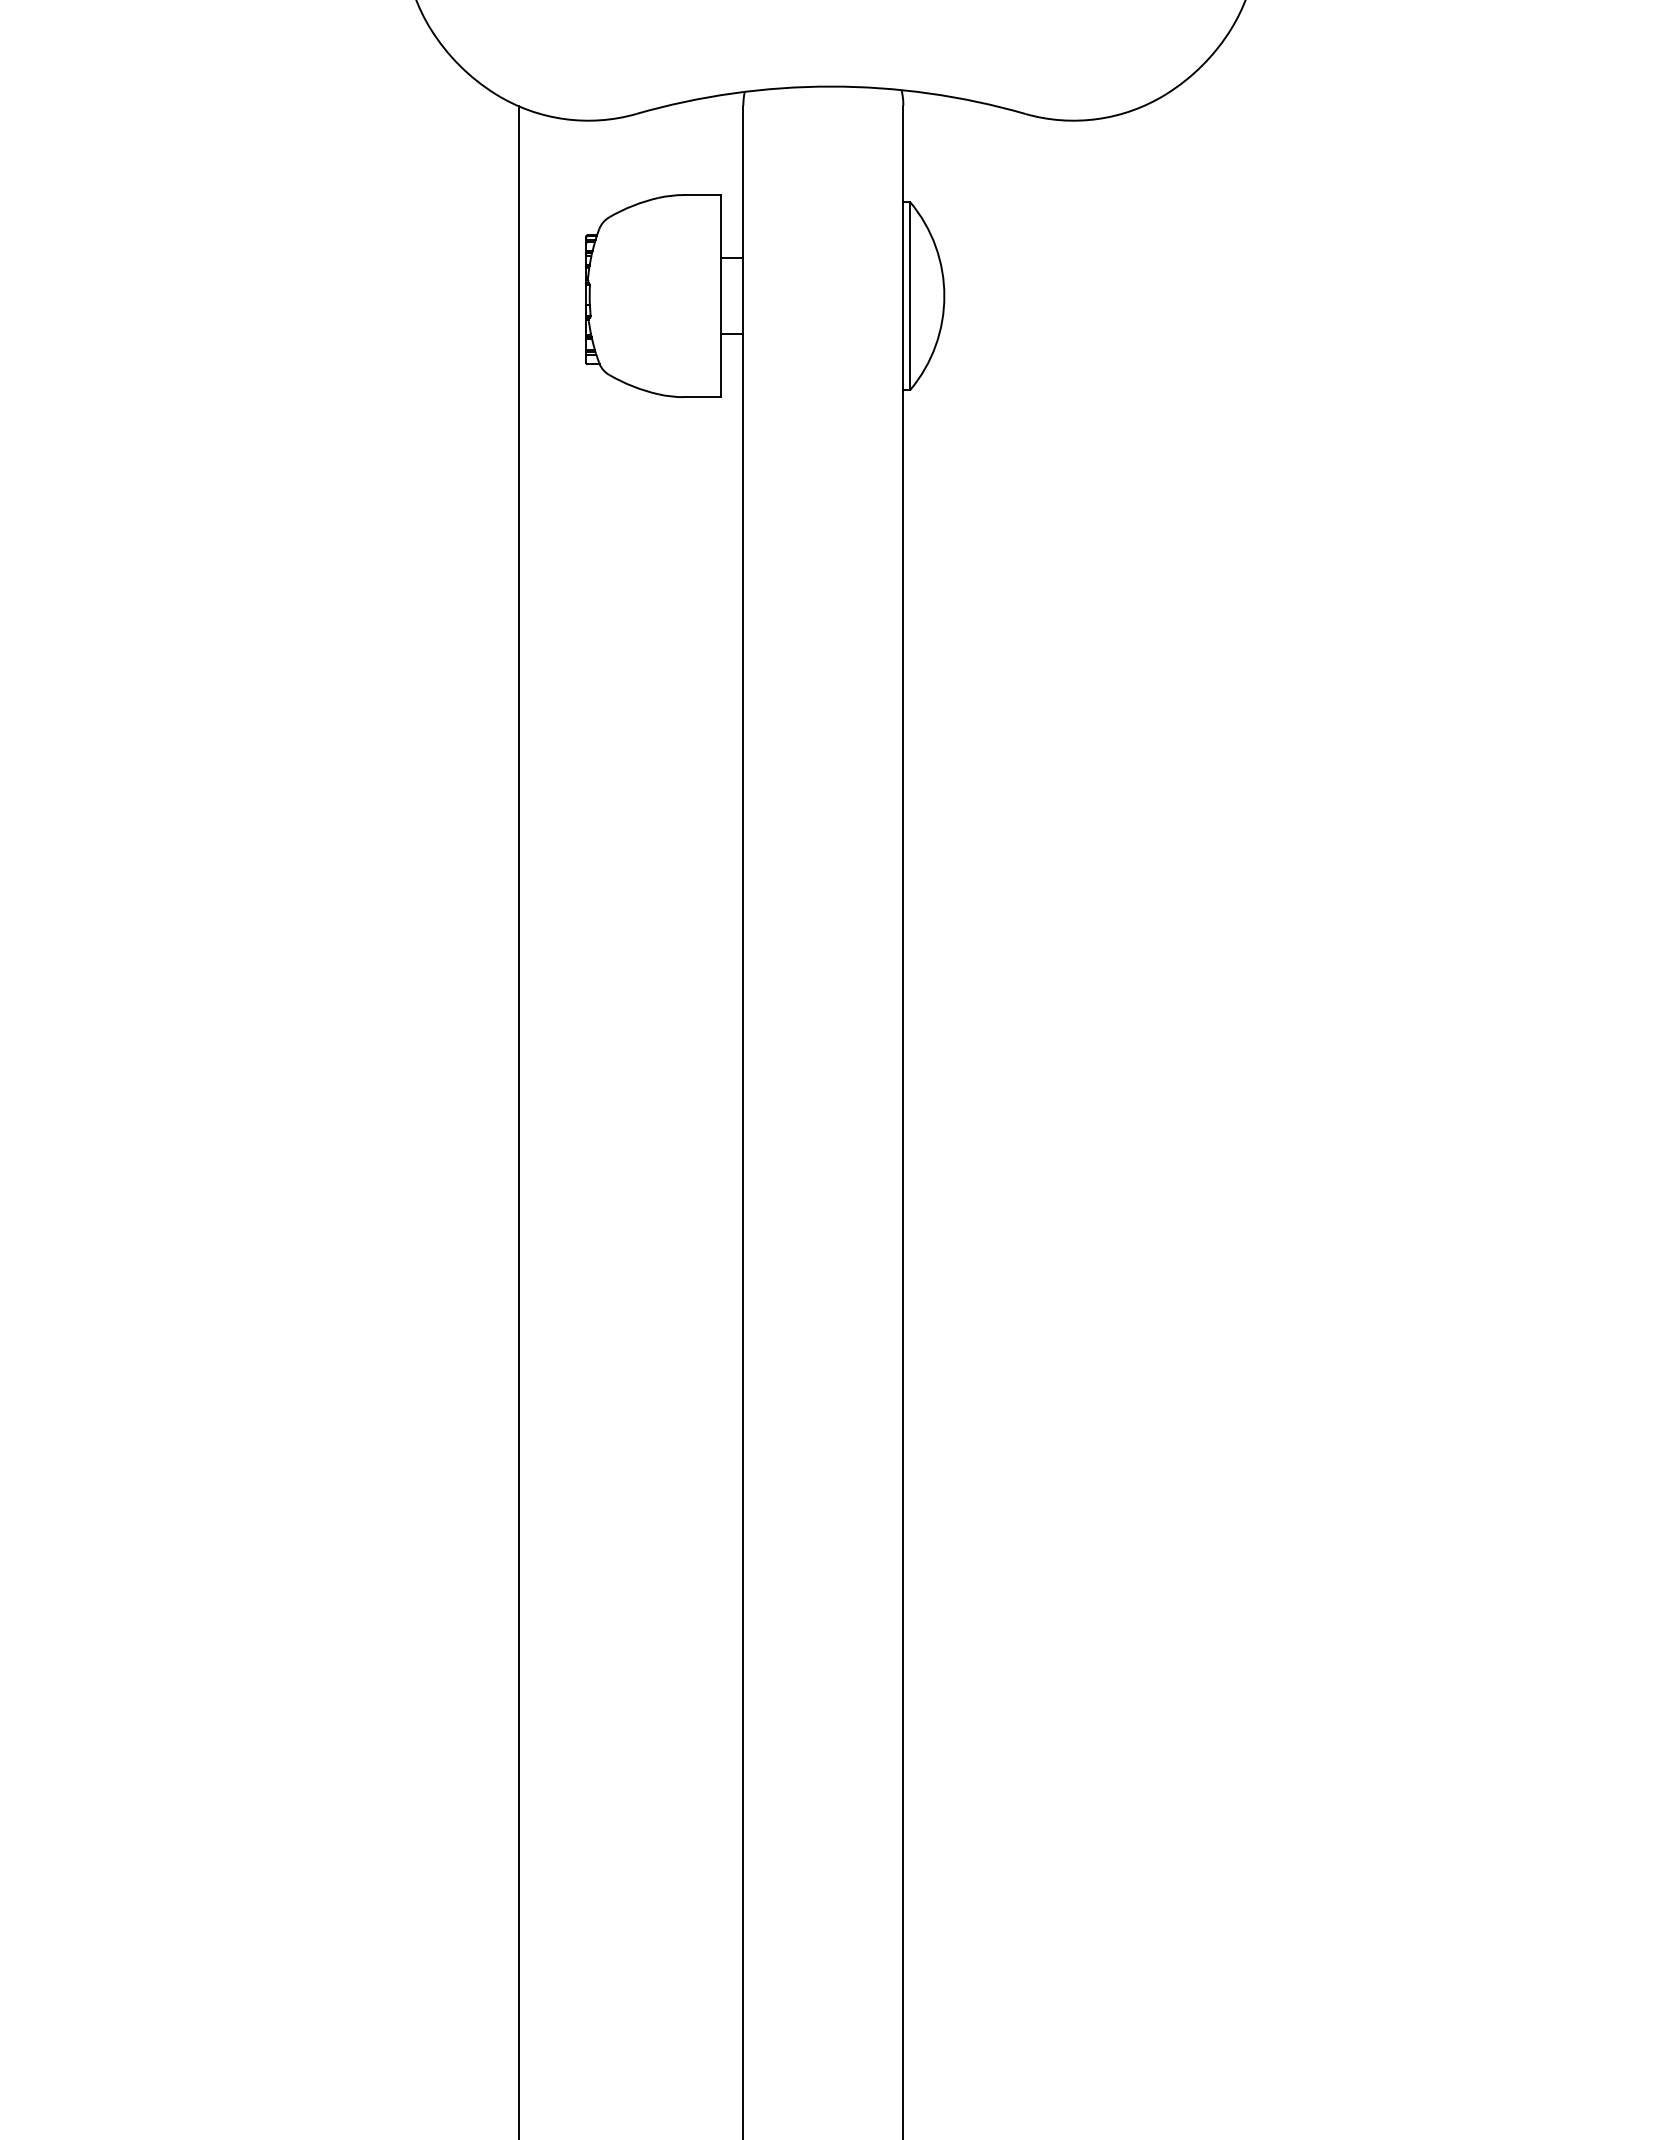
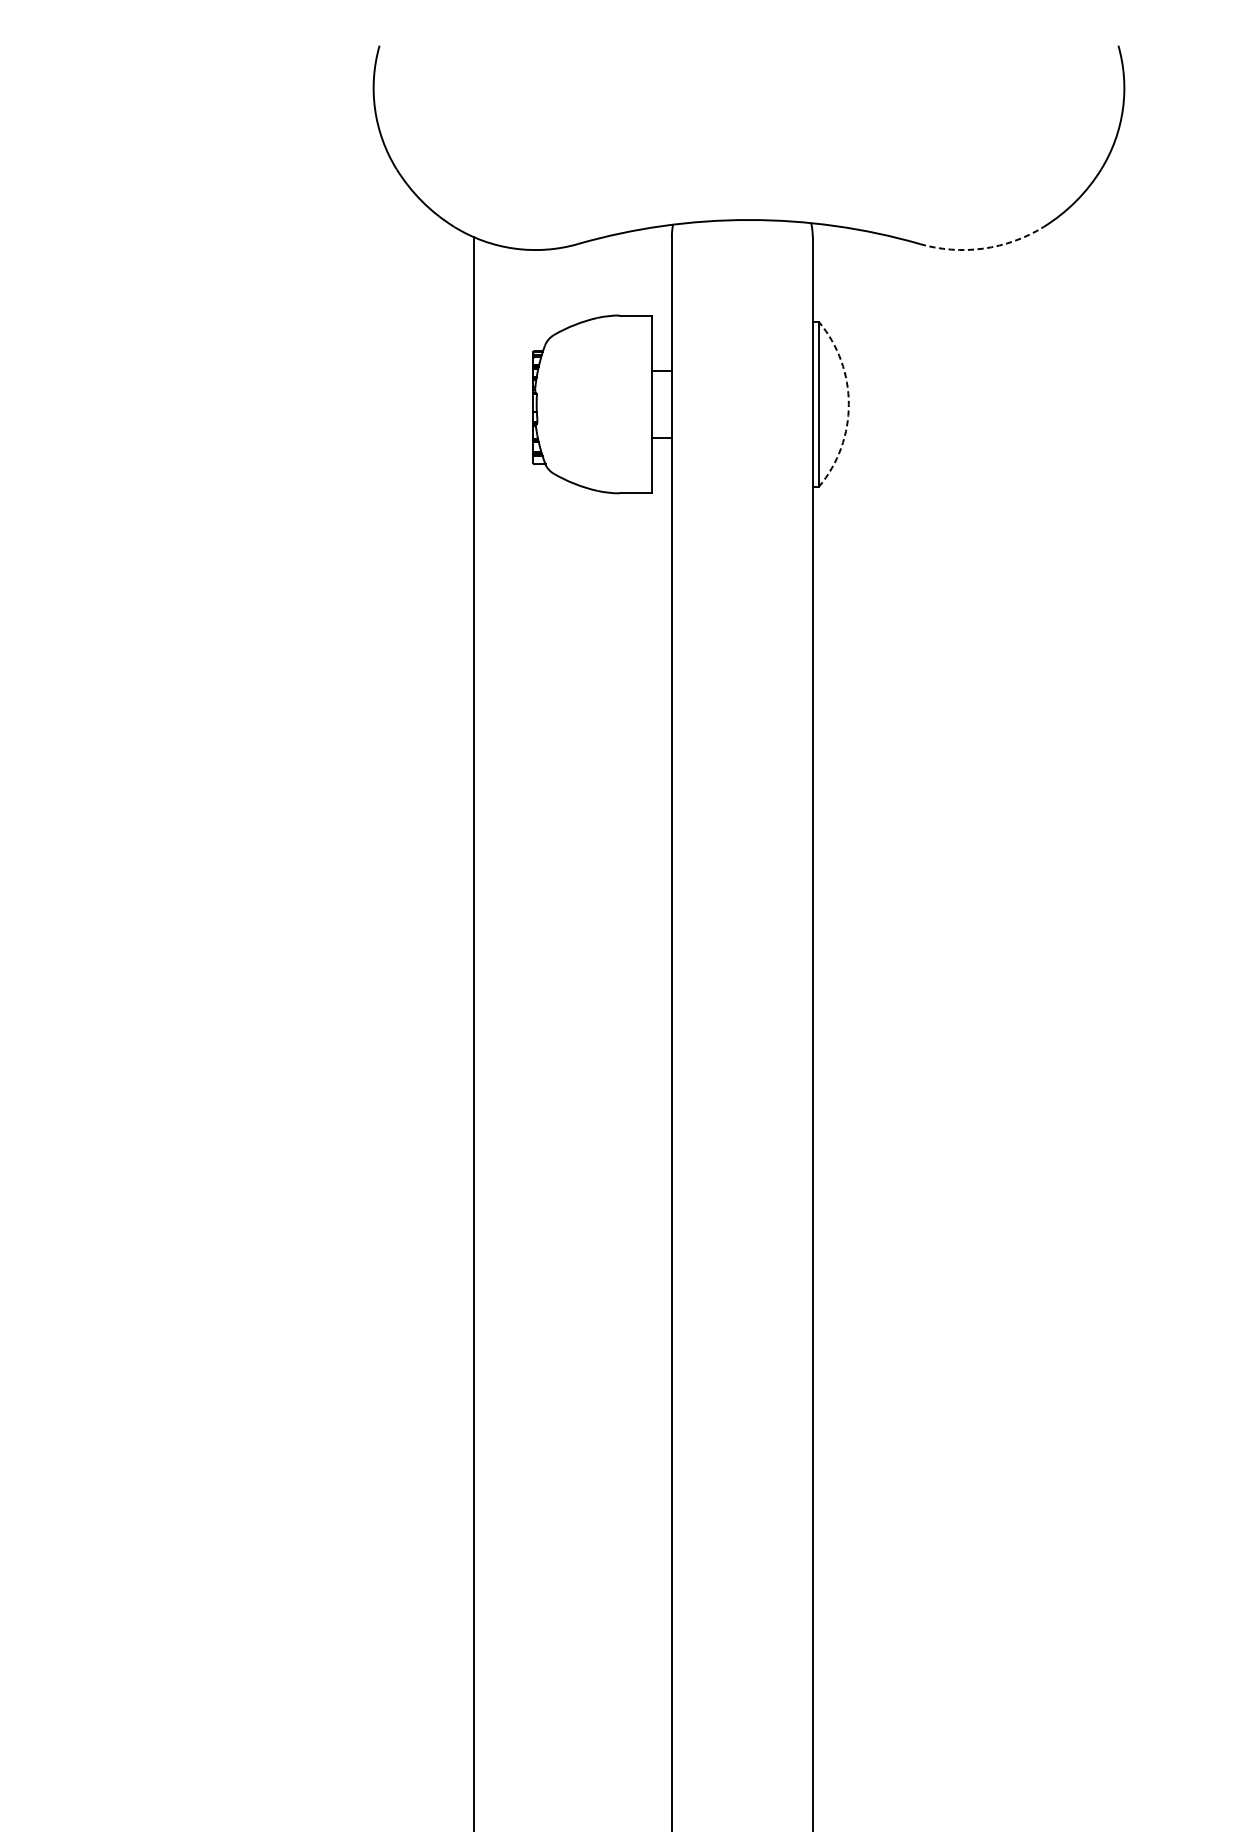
arc: (1097, 119) -> (983, 248), solid -> dashed
arc: (944, 296) -> (848, 404), solid -> dashed

